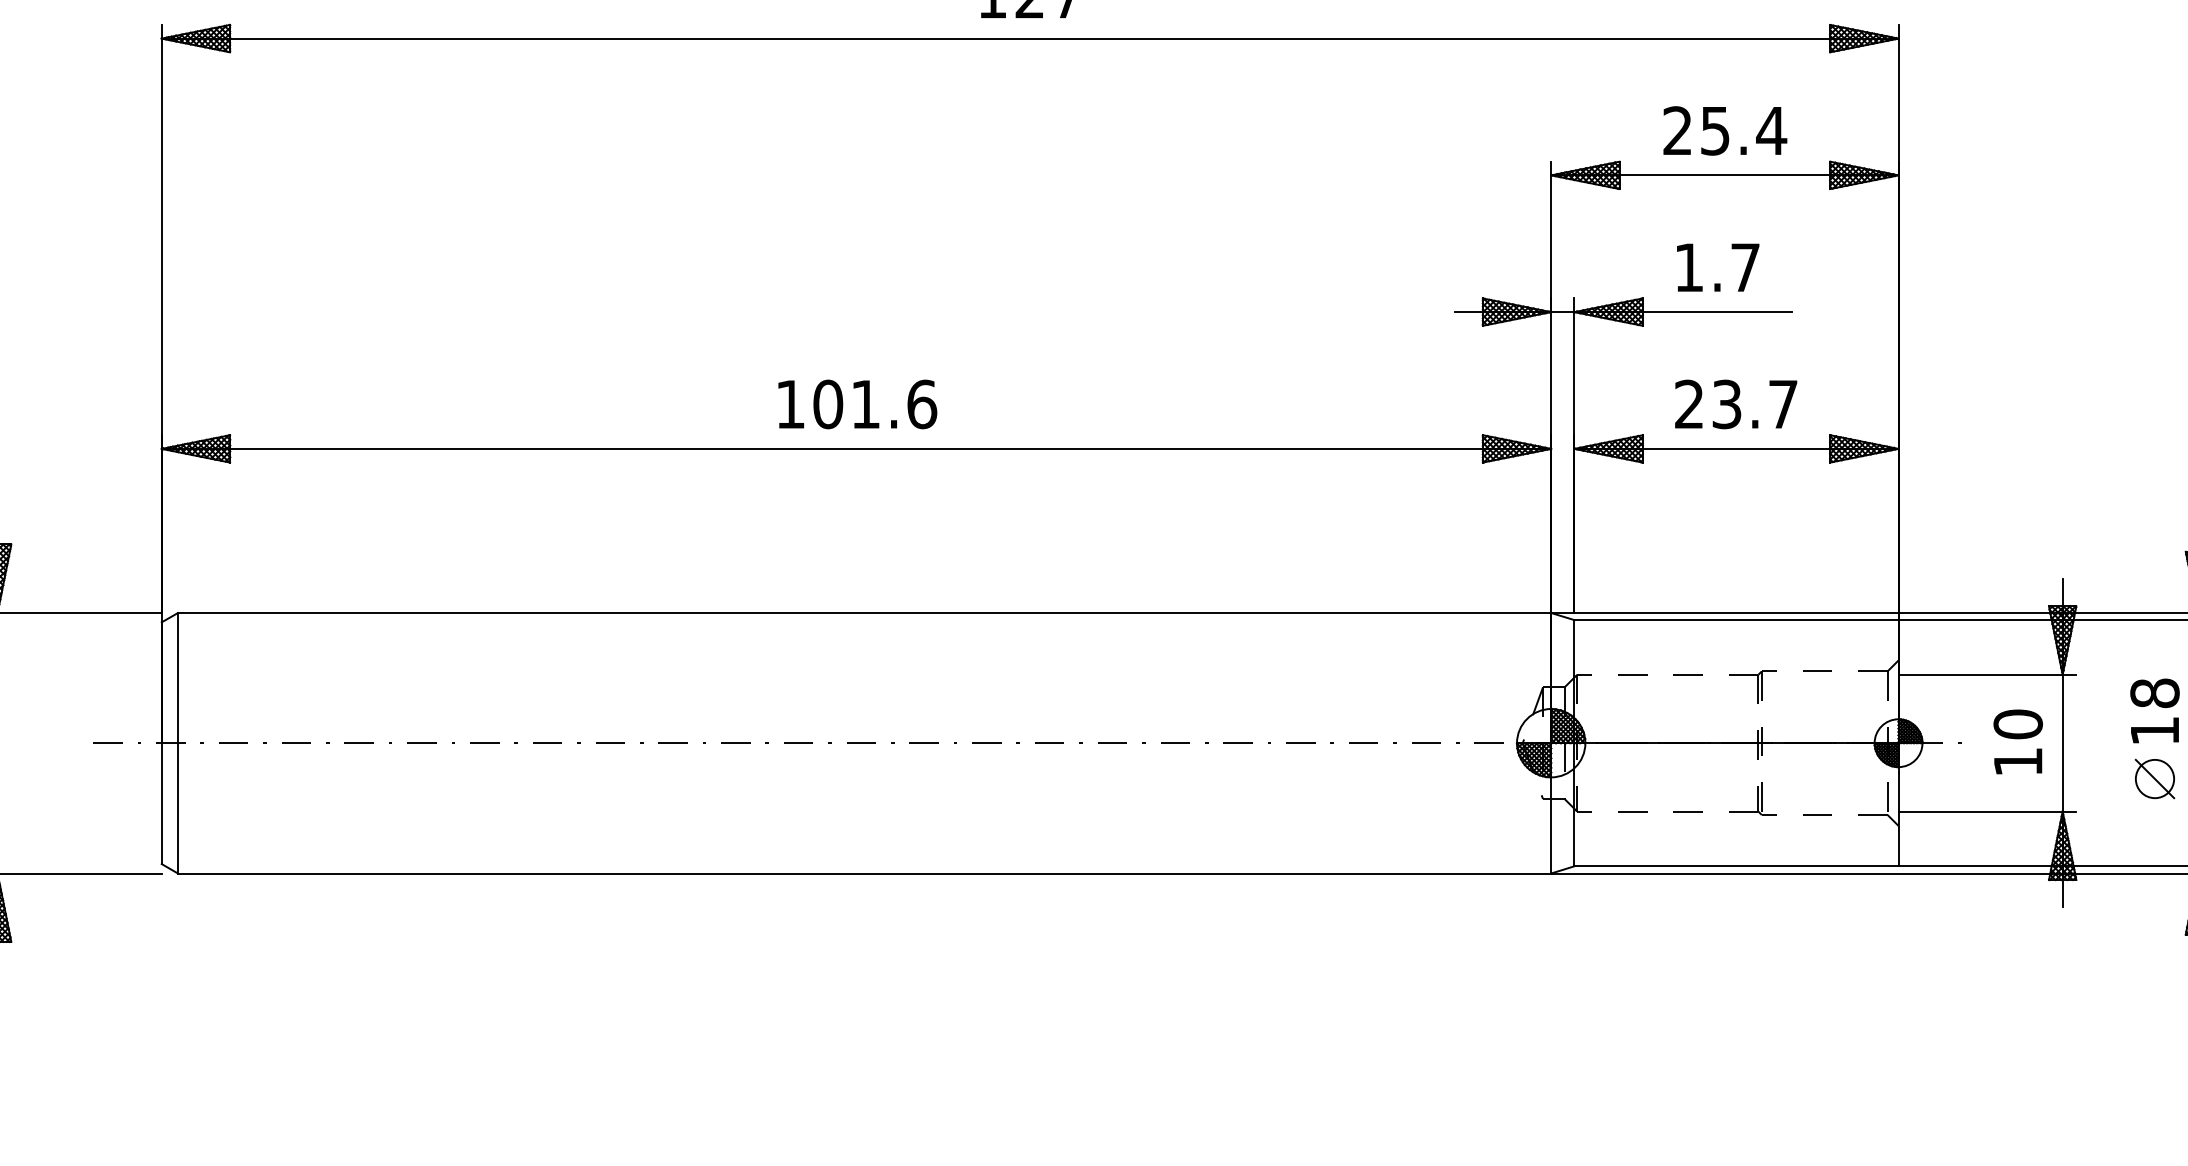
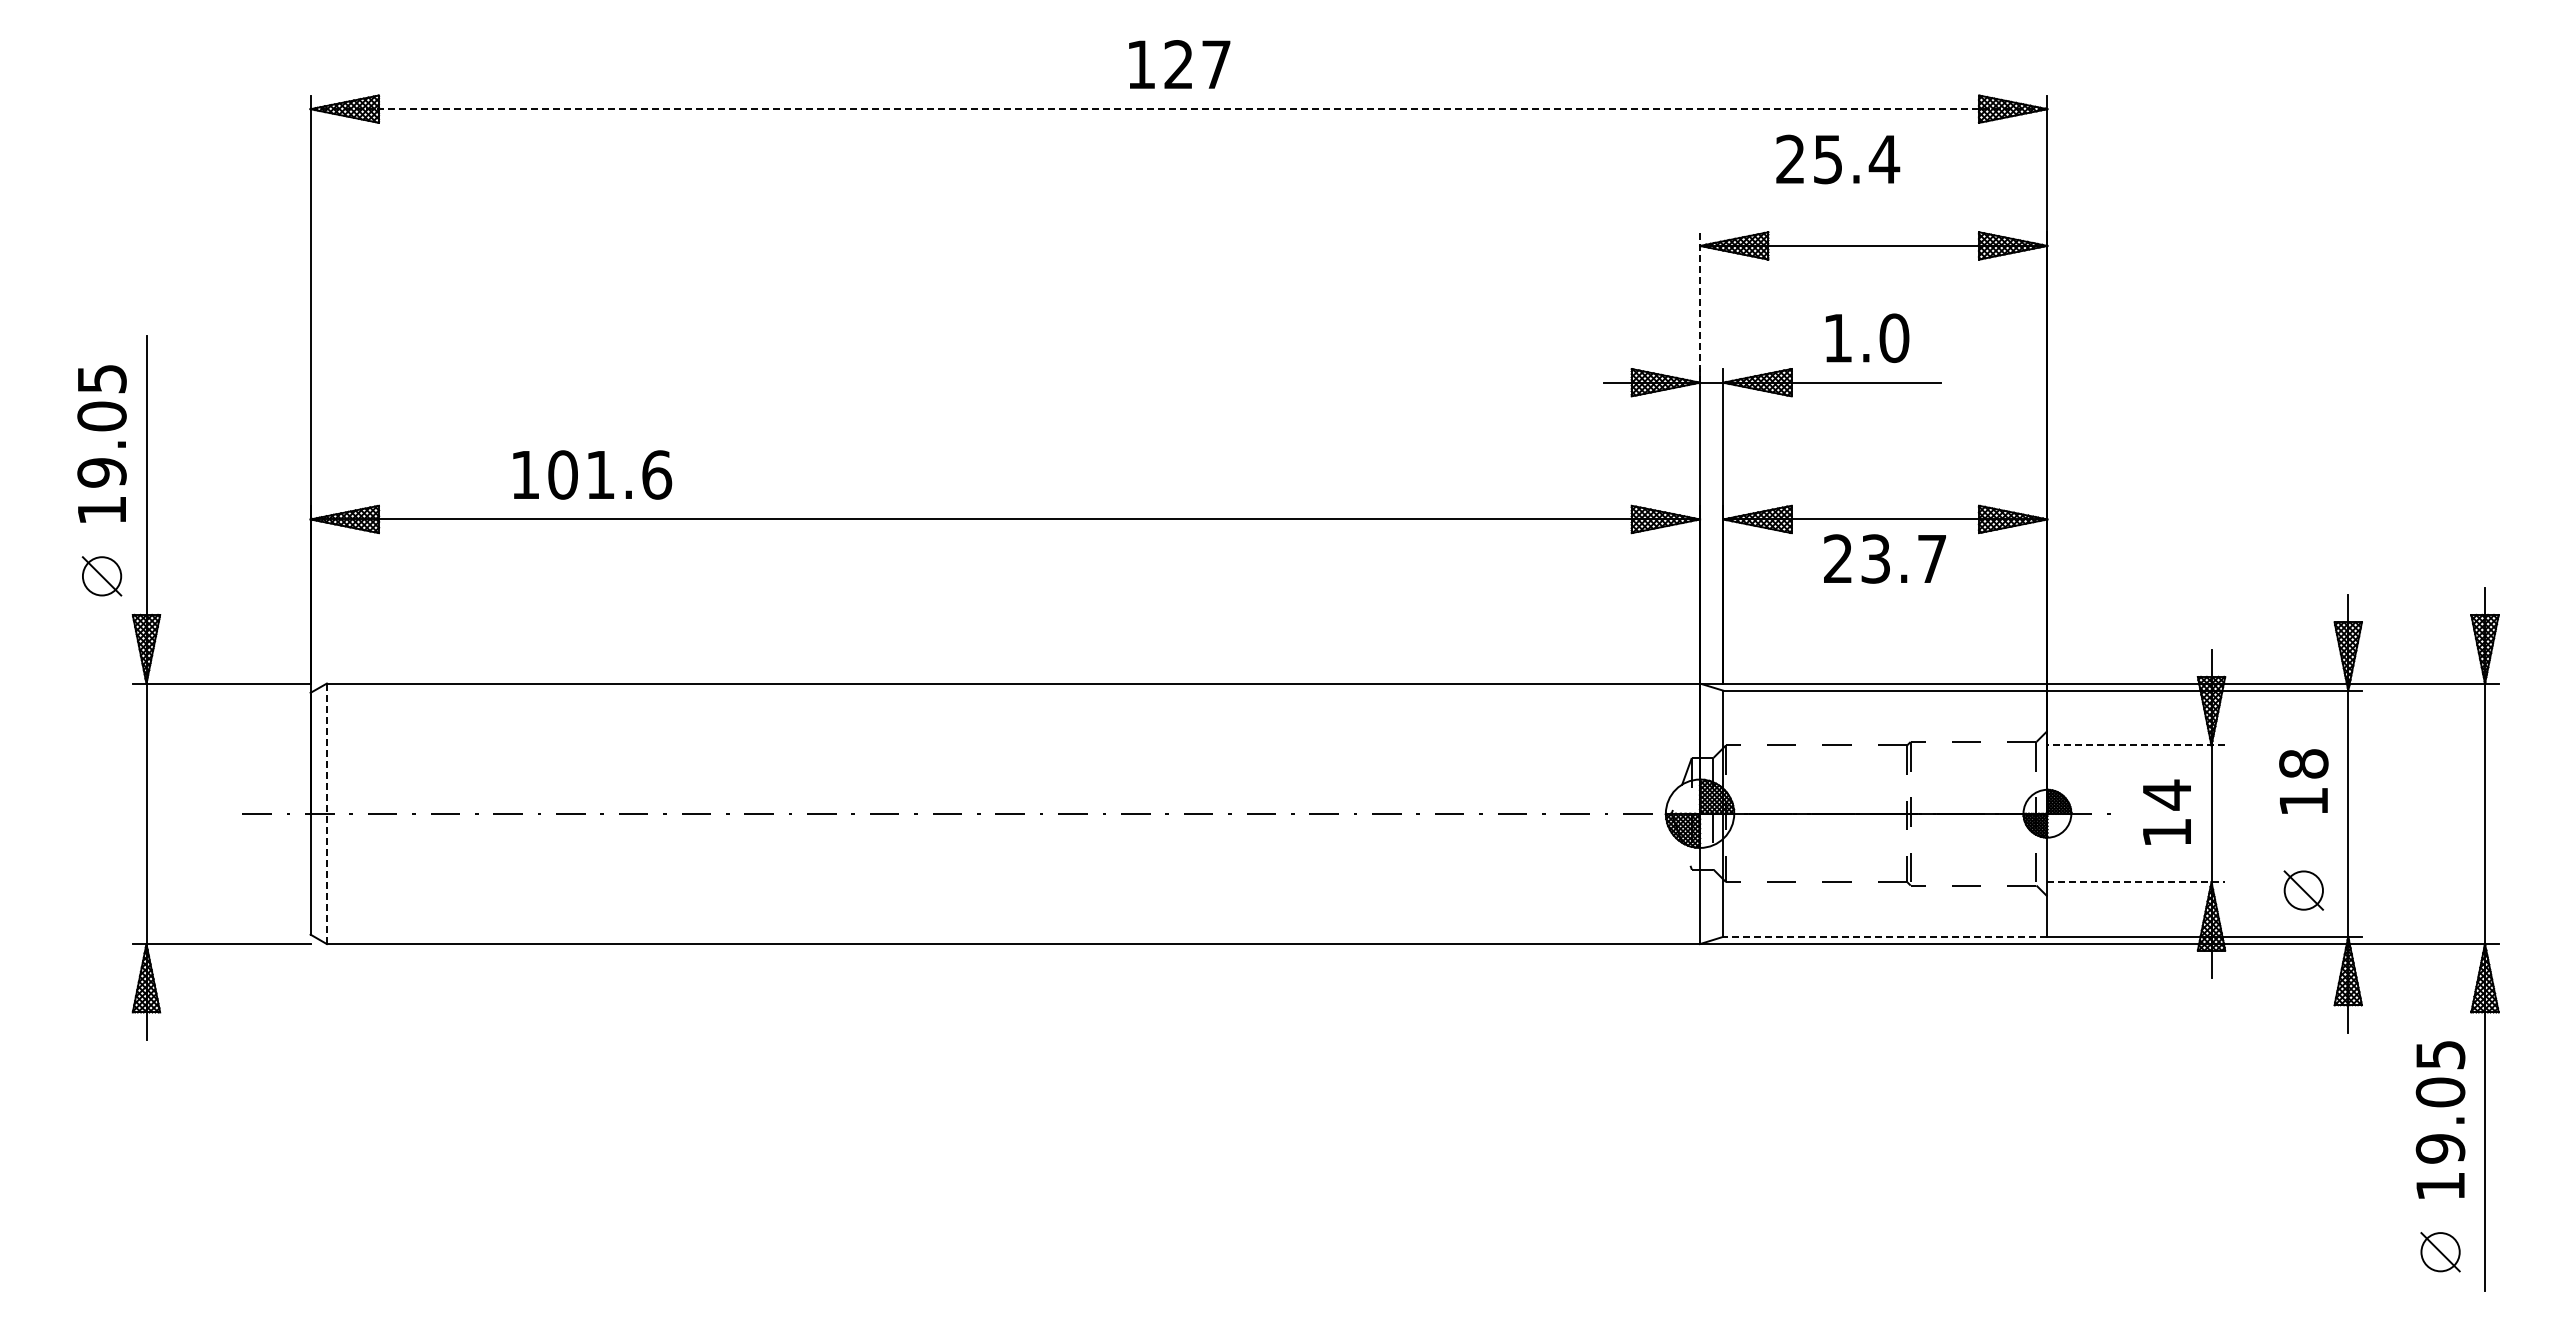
line: (1030, 38) -> (1179, 109), solid -> dashed
text: (1725, 130) -> (1838, 159), moved
line: (1551, 235) -> (1700, 306), solid -> dashed
text: (1745, 267) -> (1894, 338), 1.7 -> 1.0
text: (857, 403) -> (592, 474), moved
text: (1735, 403) -> (1884, 558), moved
line: (1987, 674) -> (2136, 745), solid -> dashed
text: (2017, 723) -> (2166, 794), 10 -> 14
line: (177, 743) -> (326, 814), solid -> dashed
part: (2154, 778) -> (2303, 890), moved
line: (1987, 811) -> (2136, 882), solid -> dashed
line: (1735, 865) -> (1884, 936), solid -> dashed

